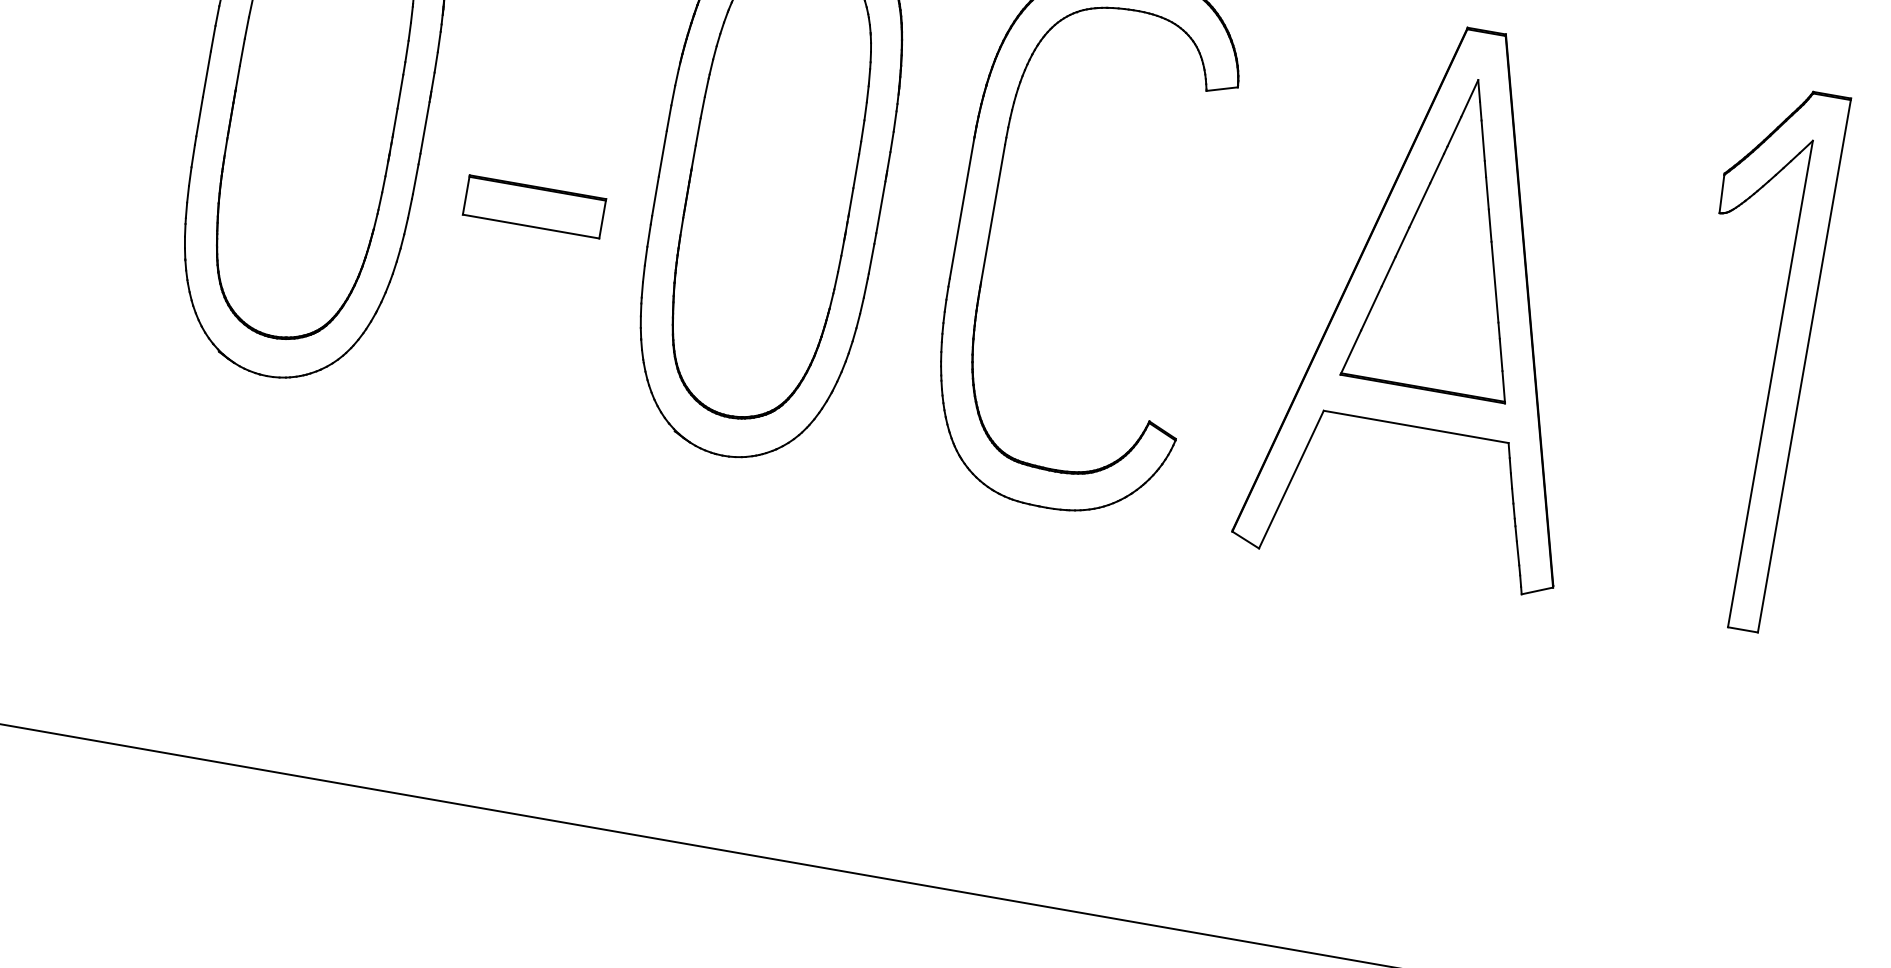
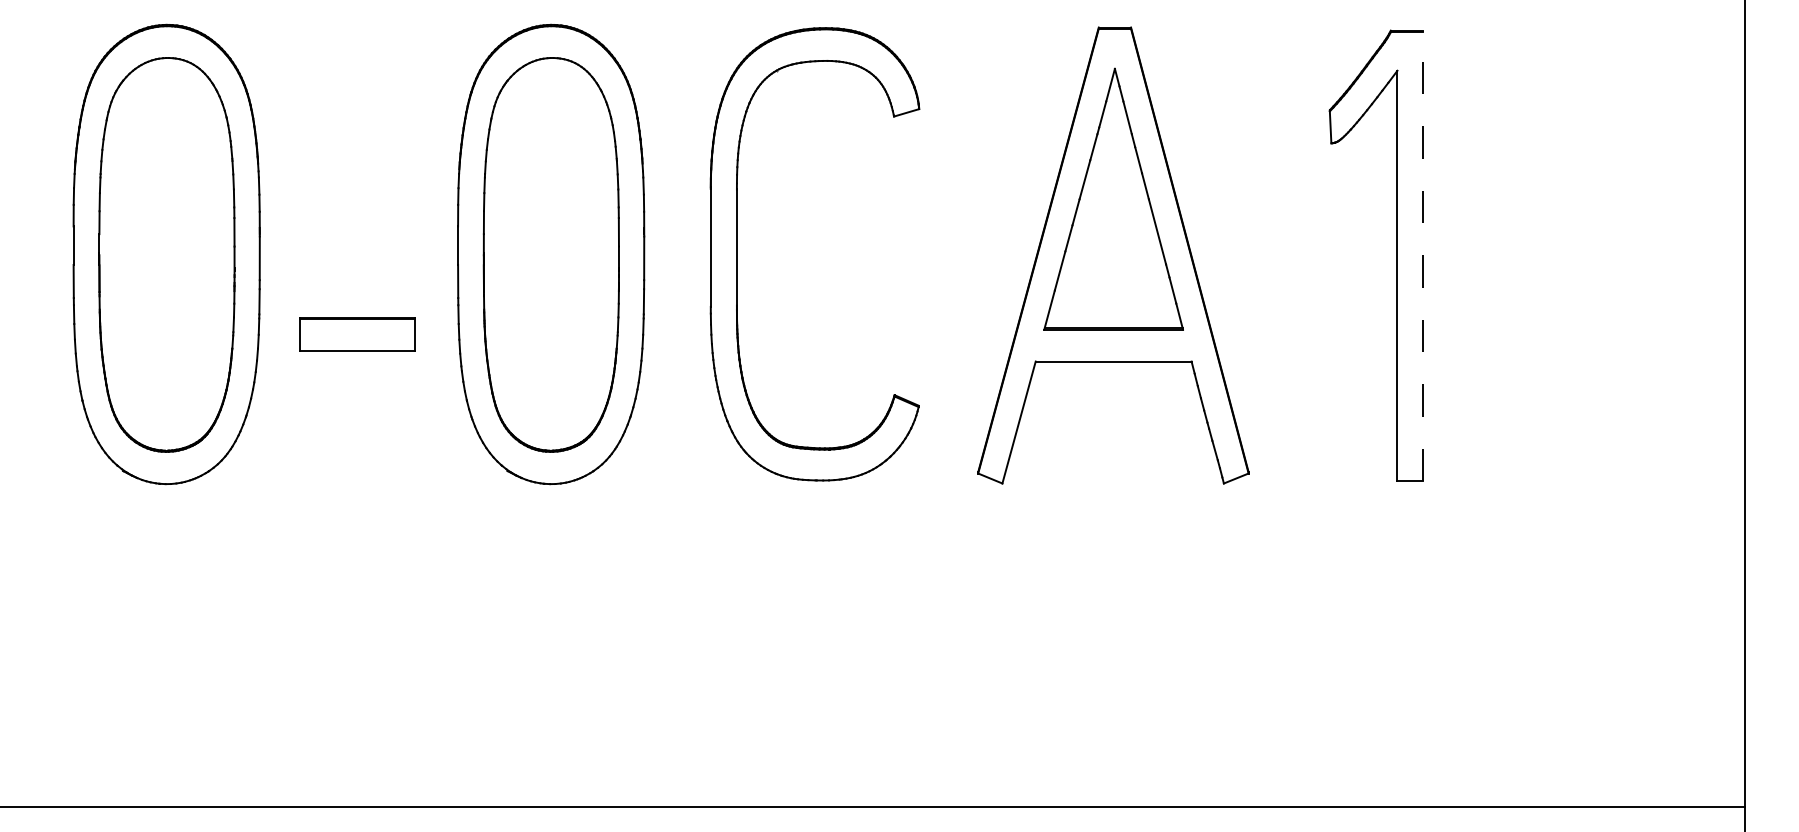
part: (534, 206) -> (357, 334), moved
line: (1804, 365) -> (1422, 255), solid -> dashed

